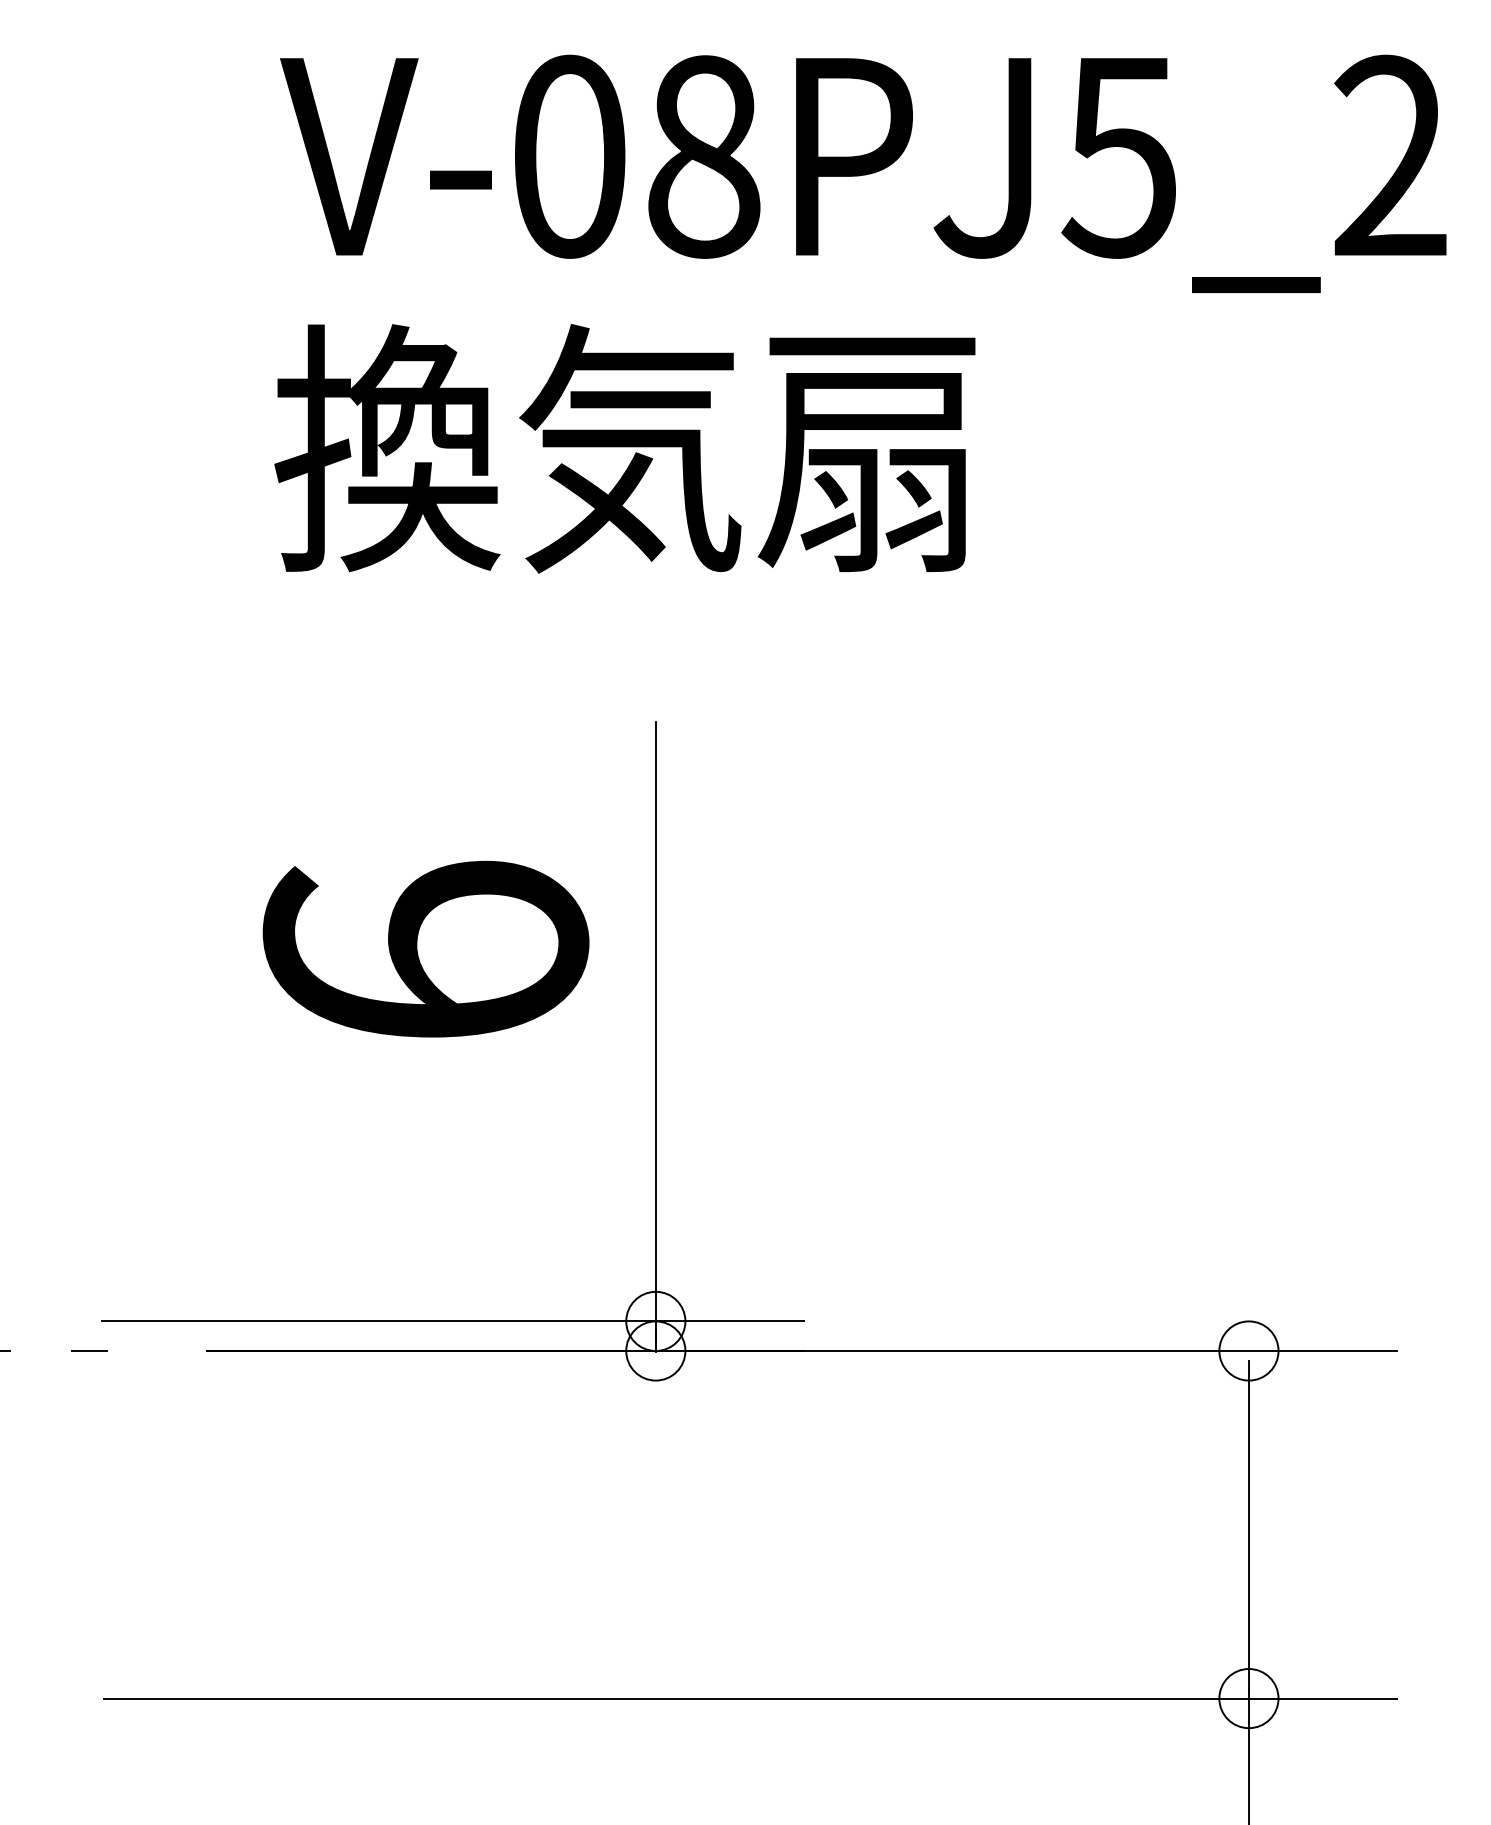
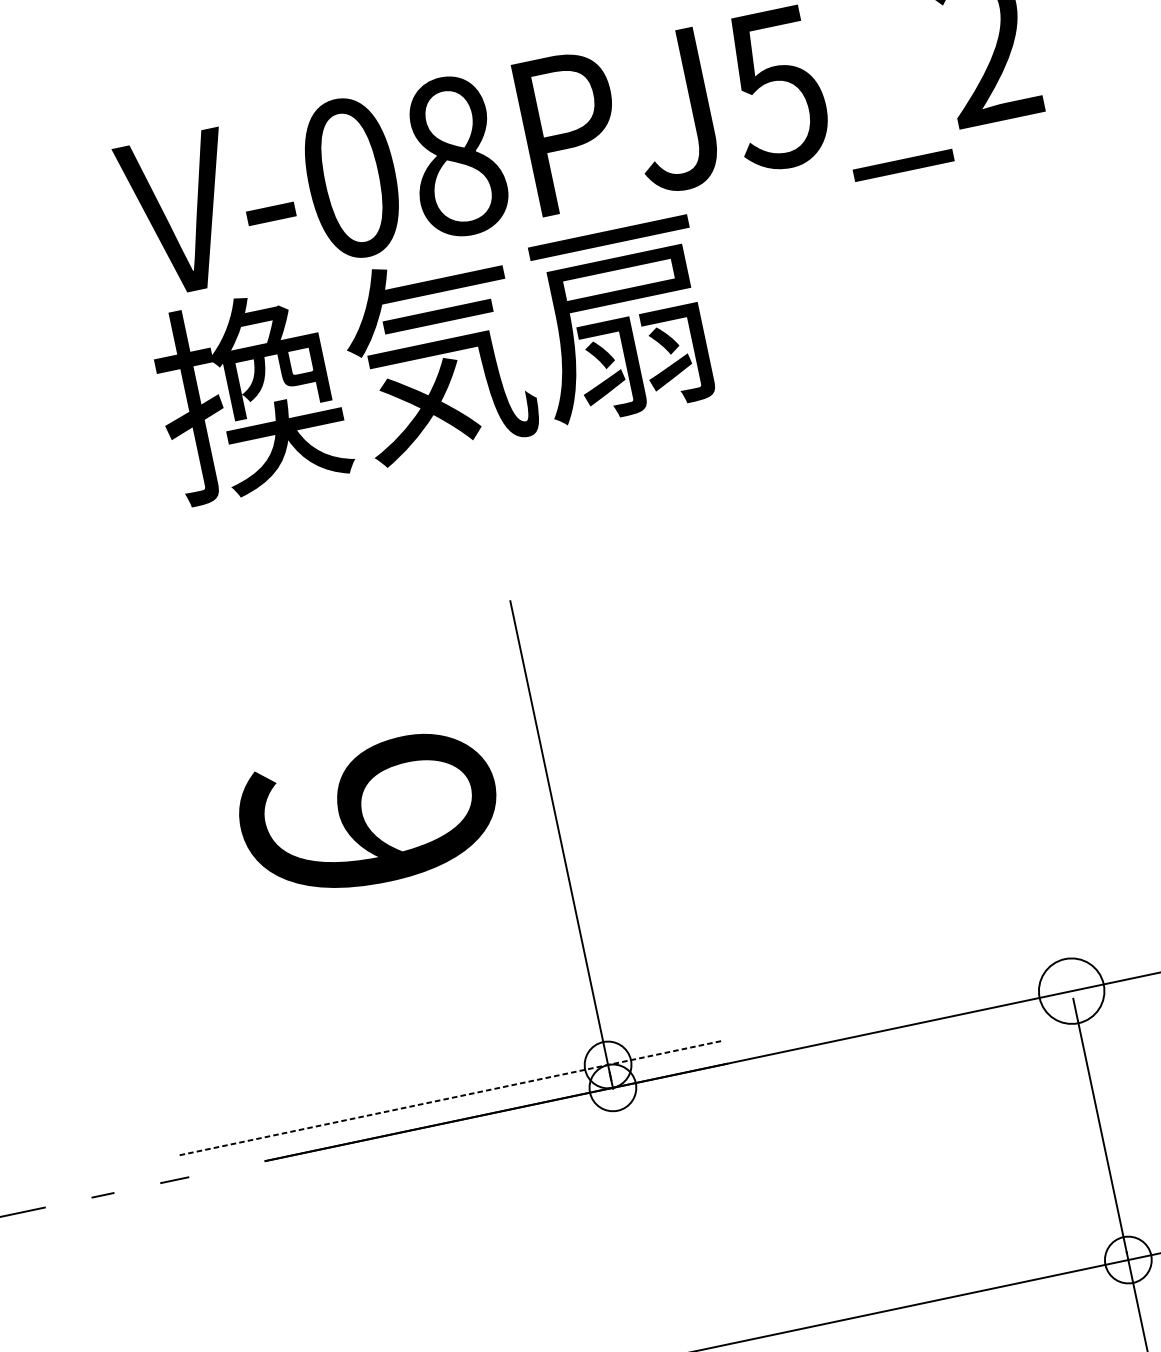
text: (624, 448) -> (433, 356), moved
line: (452, 1321) -> (450, 1098), solid -> dashed
circle: (1248, 1350) -> (1071, 990), size x1.4

